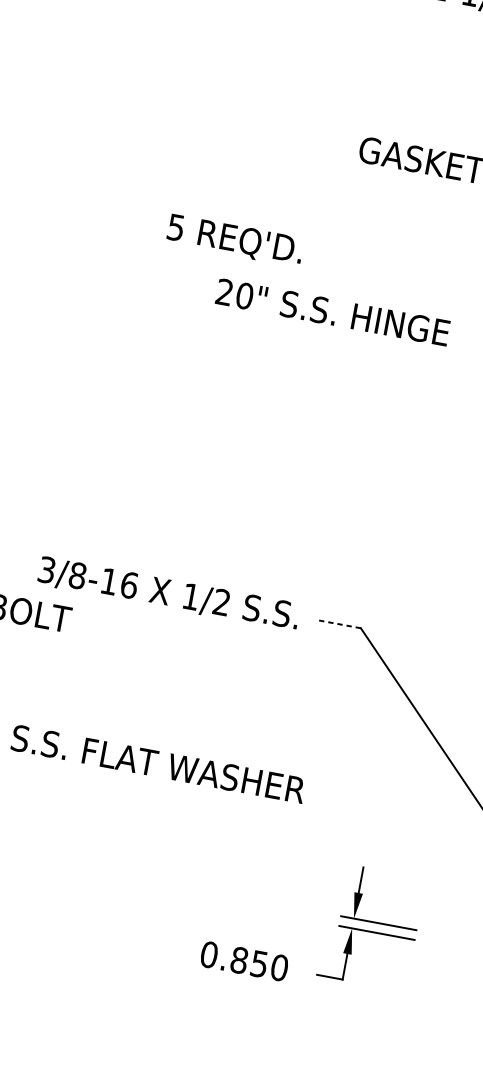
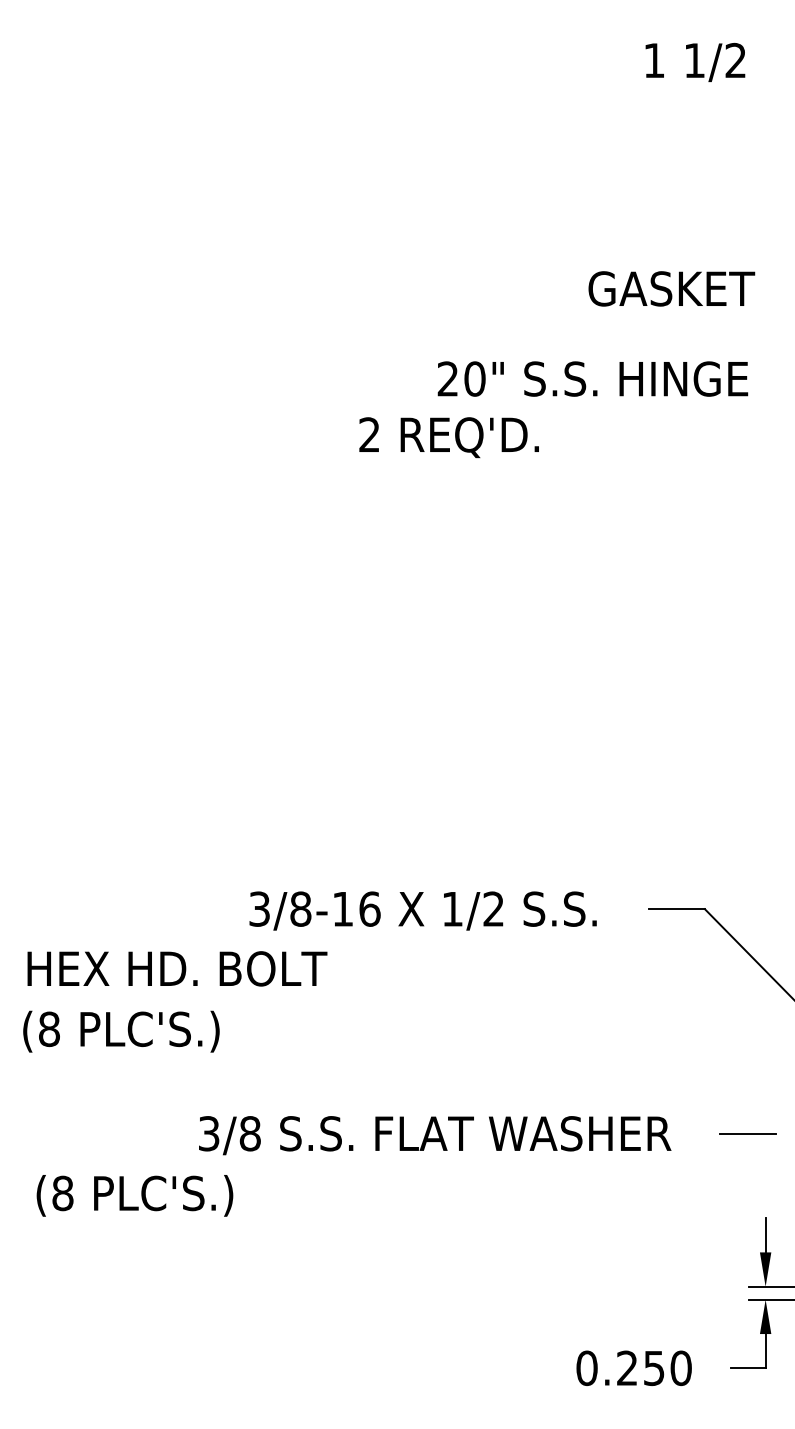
text: (176, 227) -> (369, 434), 5 -> 2
text: (332, 311) -> (592, 378), moved
text: (168, 593) -> (422, 910), moved
line: (339, 624) -> (676, 909), dashed -> solid
line: (362, 801) -> (748, 1133), added
text: (239, 960) -> (627, 1368), 0.850 -> 0.250

